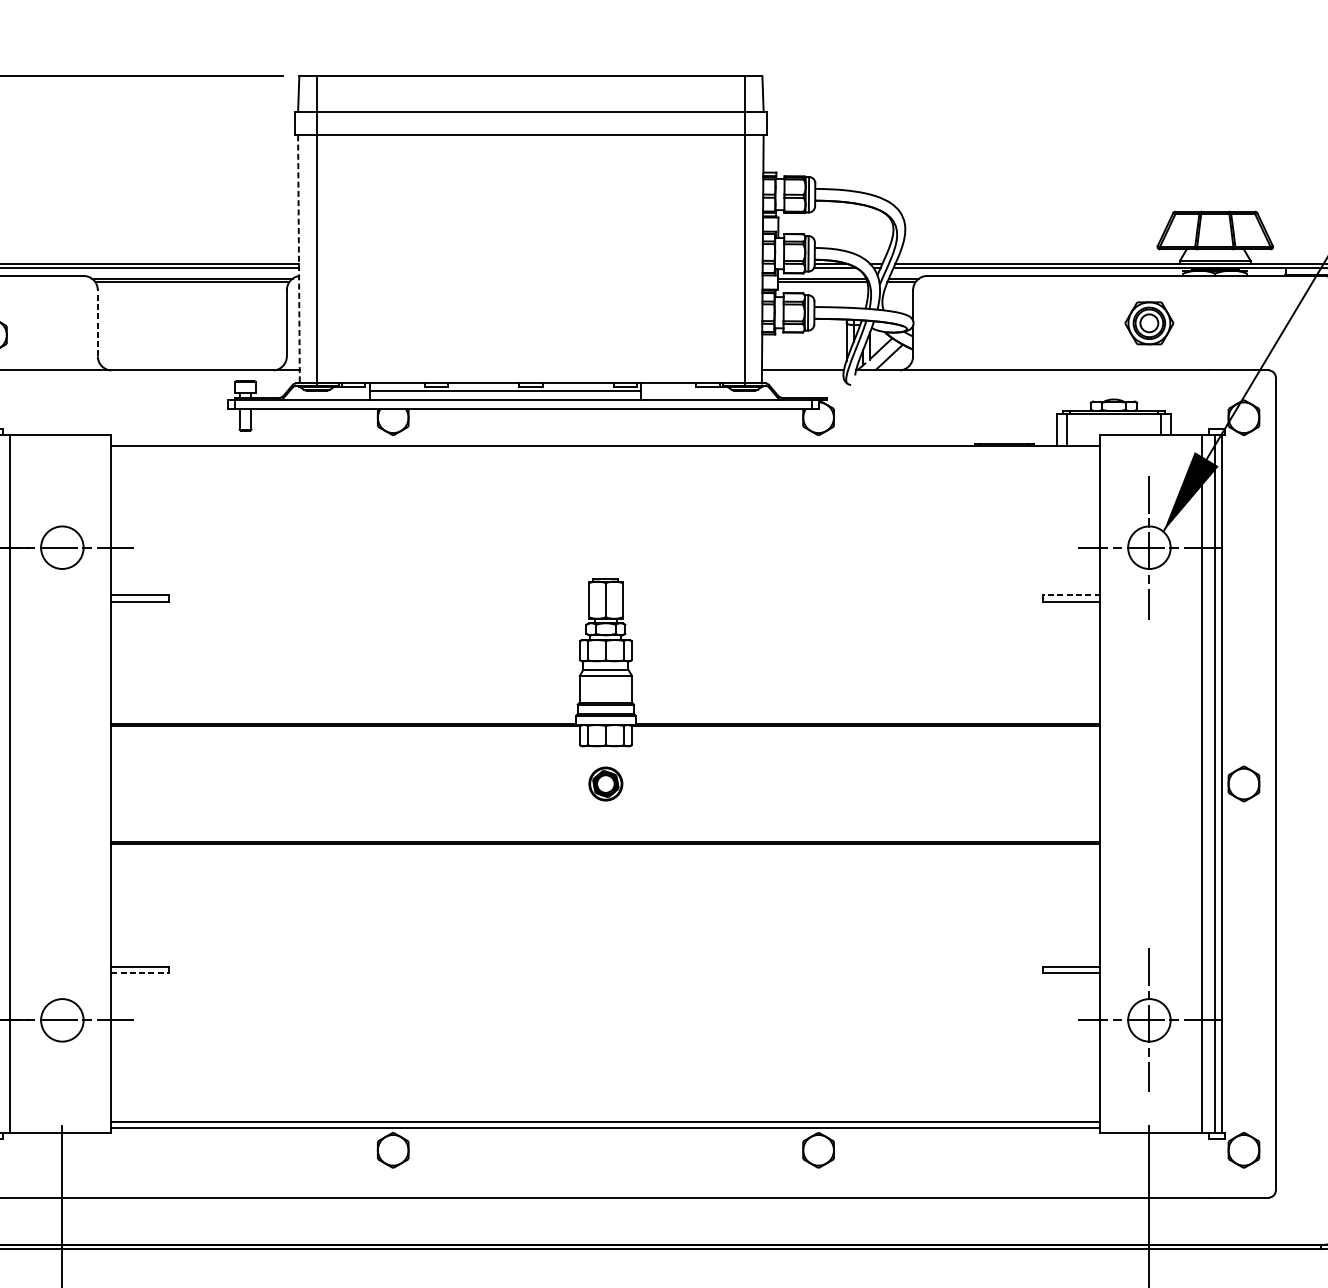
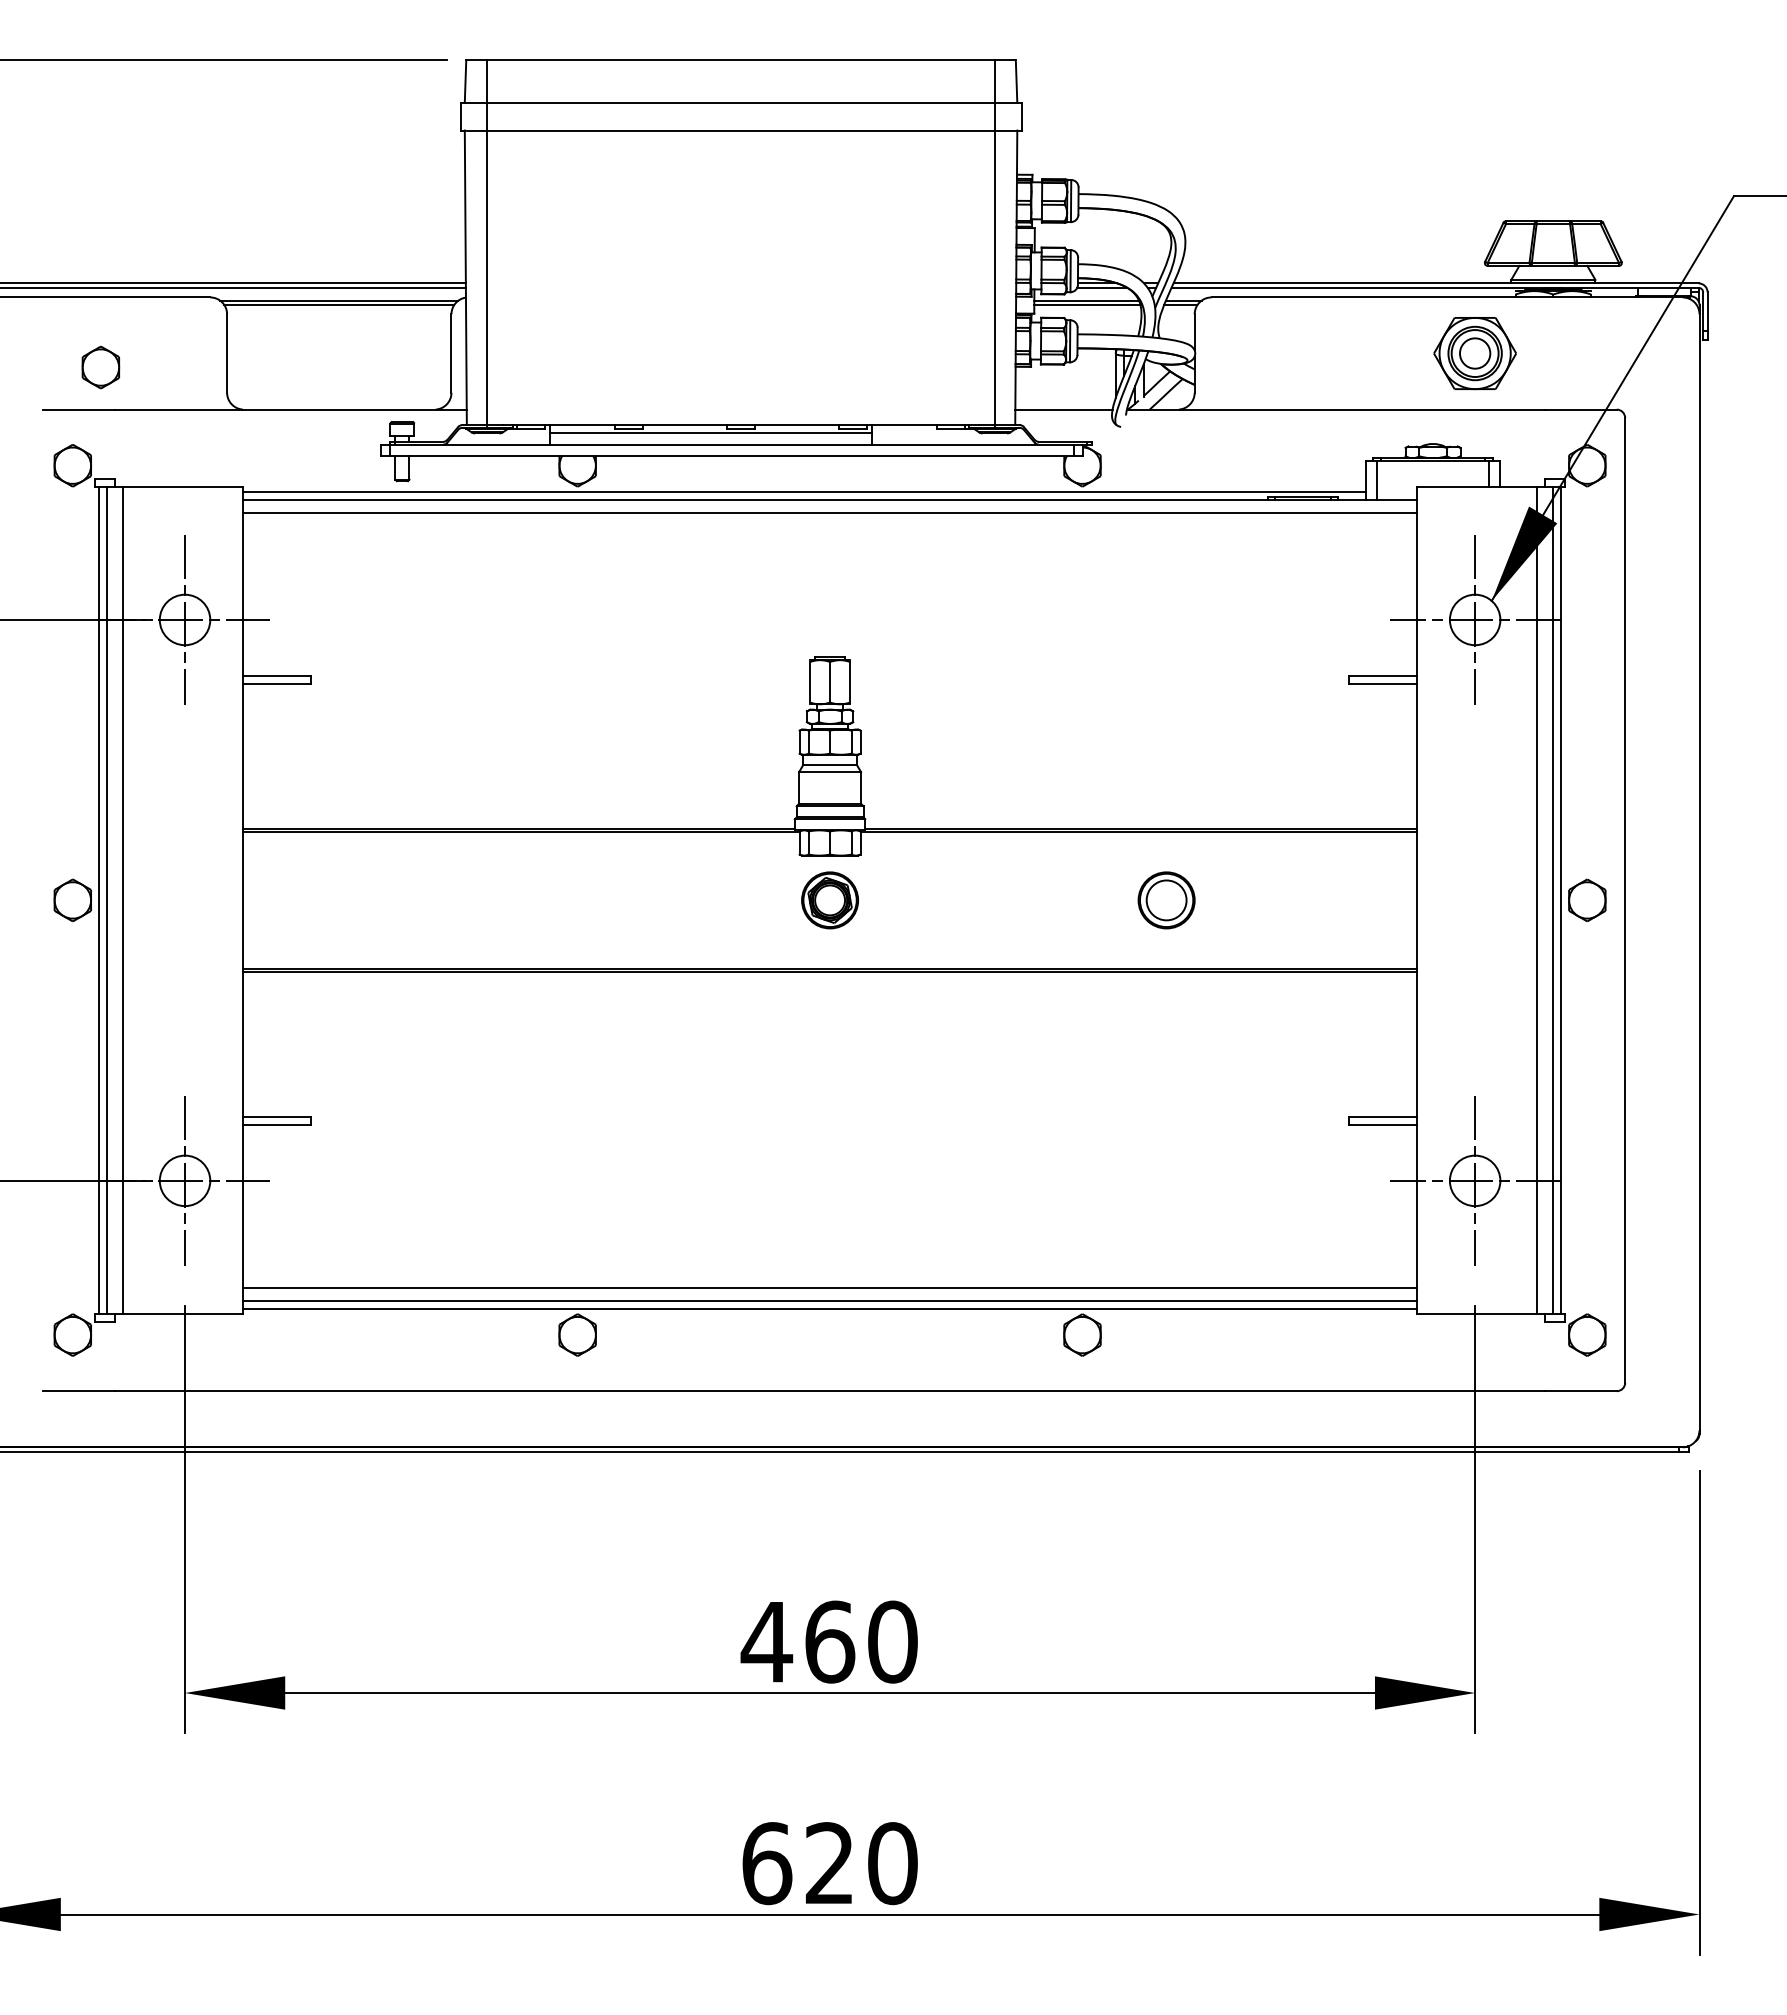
line: (298, 260) -> (465, 278), dashed -> solid
line: (98, 323) -> (227, 353), dashed -> solid
part: (1148, 323) -> (1474, 353), size x1.43
line: (584, 440) -> (804, 492), added
line: (606, 457) -> (830, 512), added
line: (62, 547) -> (185, 619), added
line: (1071, 595) -> (1382, 676), dashed -> solid
part: (605, 784) -> (829, 900), size x1.43
part: (889, 784) -> (1166, 900), added
line: (140, 972) -> (277, 1124), dashed -> solid
line: (62, 1020) -> (185, 1180), added
line: (606, 1111) -> (830, 1288), added

